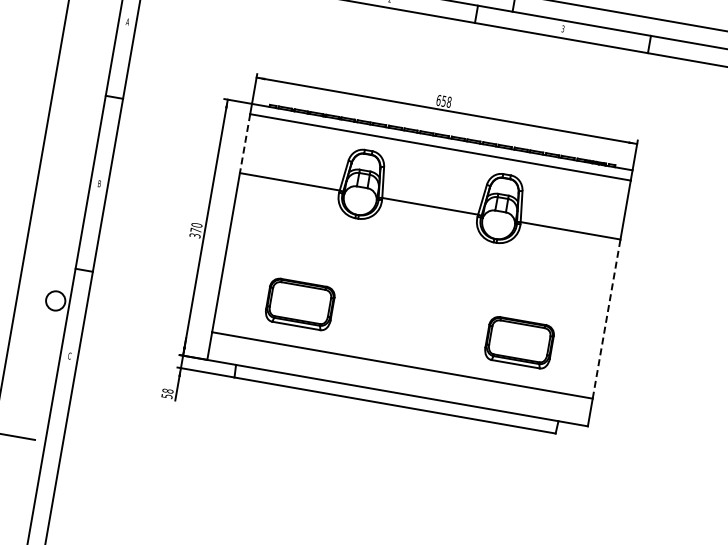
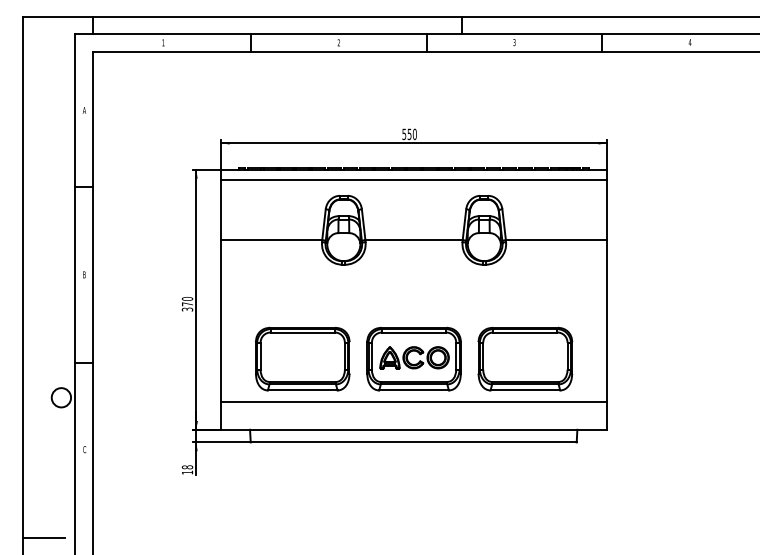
text: (443, 101) -> (409, 134), 658 -> 550
line: (244, 143) -> (220, 210), dashed -> solid
part: (299, 303) -> (302, 358), size x1.43
line: (606, 318) -> (607, 320), dashed -> solid
part: (409, 322) -> (413, 358), added
part: (519, 342) -> (525, 358), size x1.43
text: (167, 396) -> (187, 472), 58 -> 18

